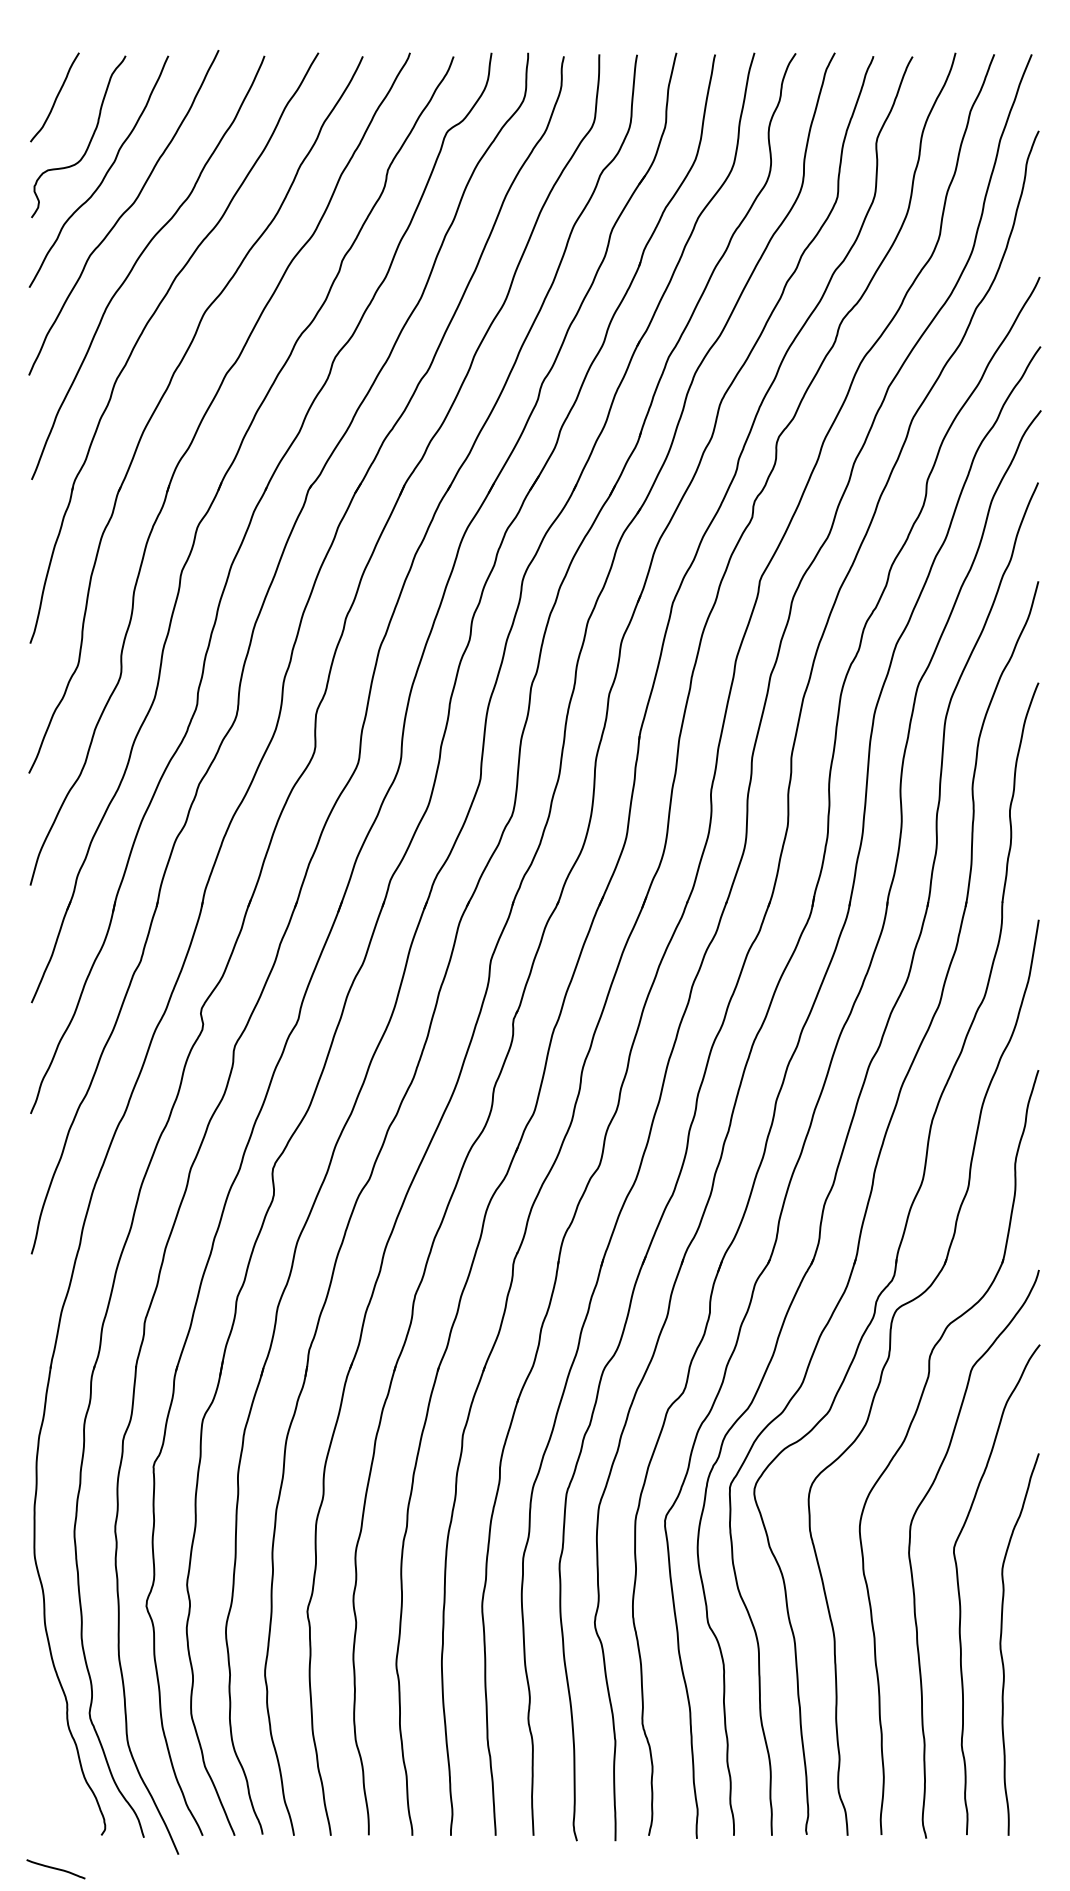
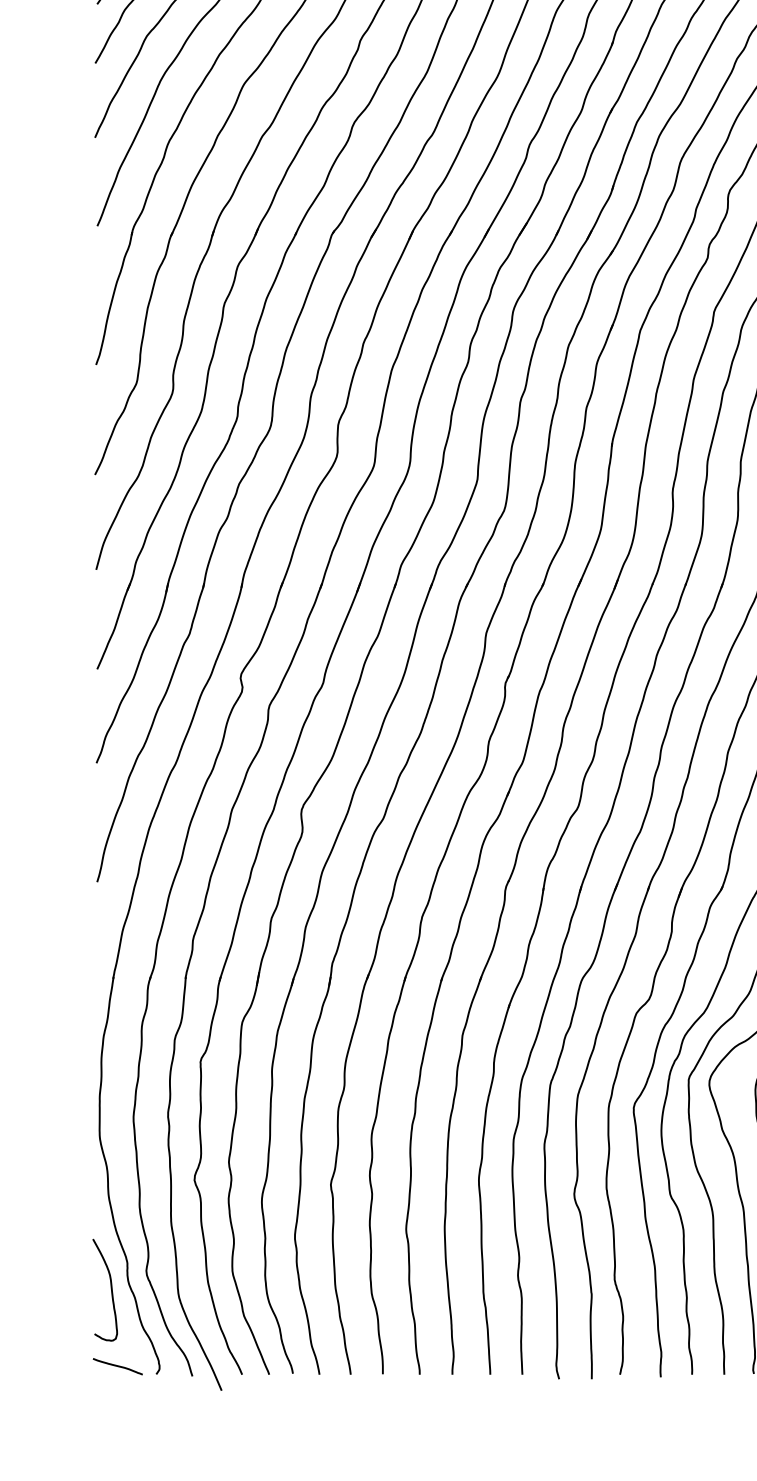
curve: (47, 1734) -> (110, 1288), added
curve: (55, 1869) -> (117, 1366), moved

